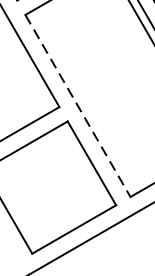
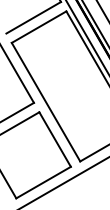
line: (78, 106) -> (46, 102), dashed -> solid

